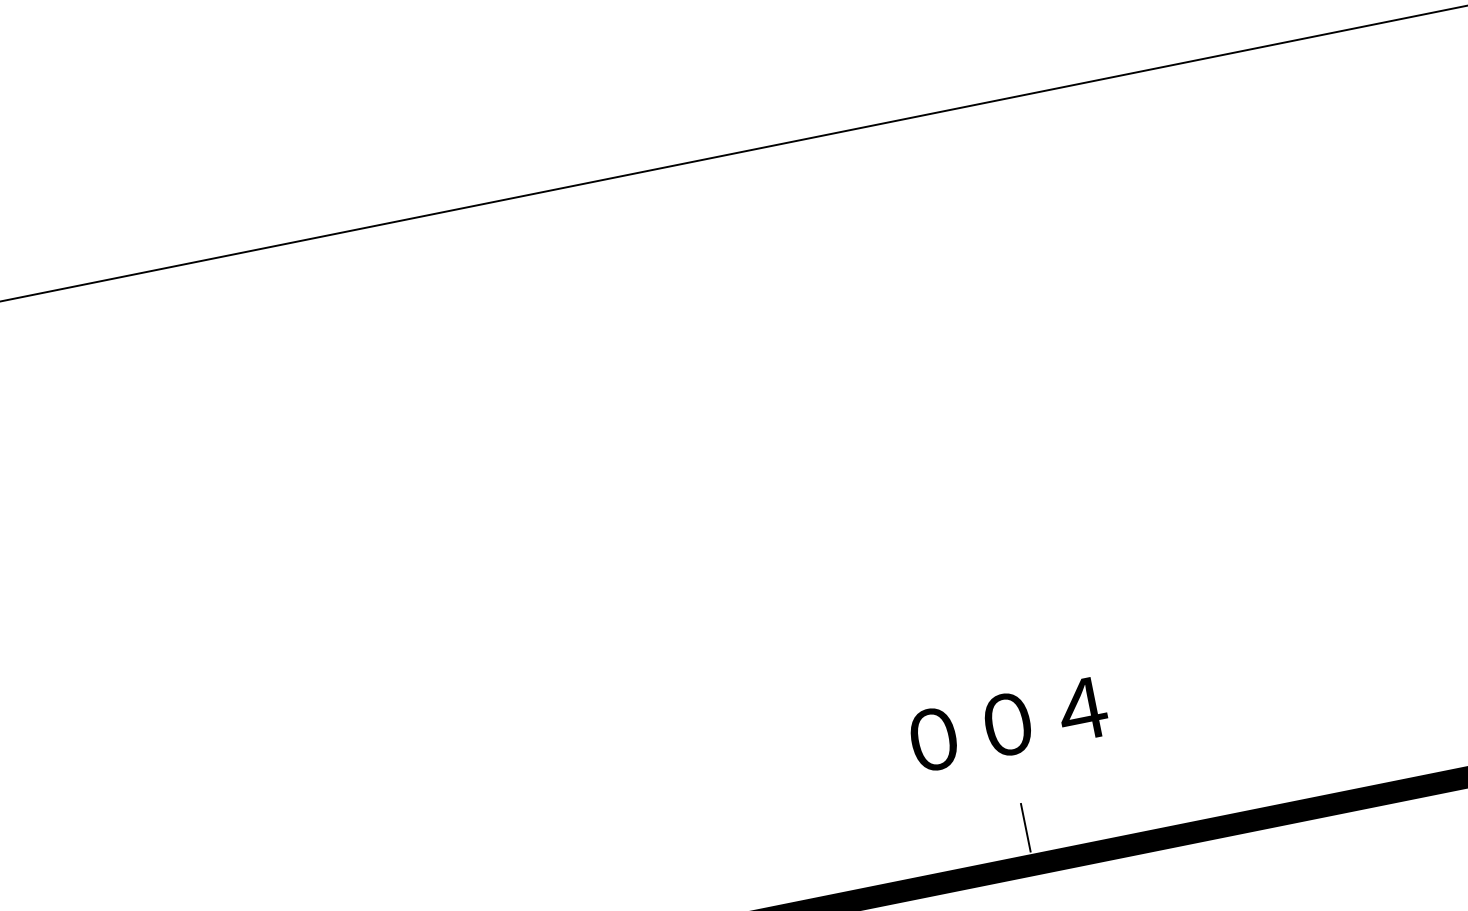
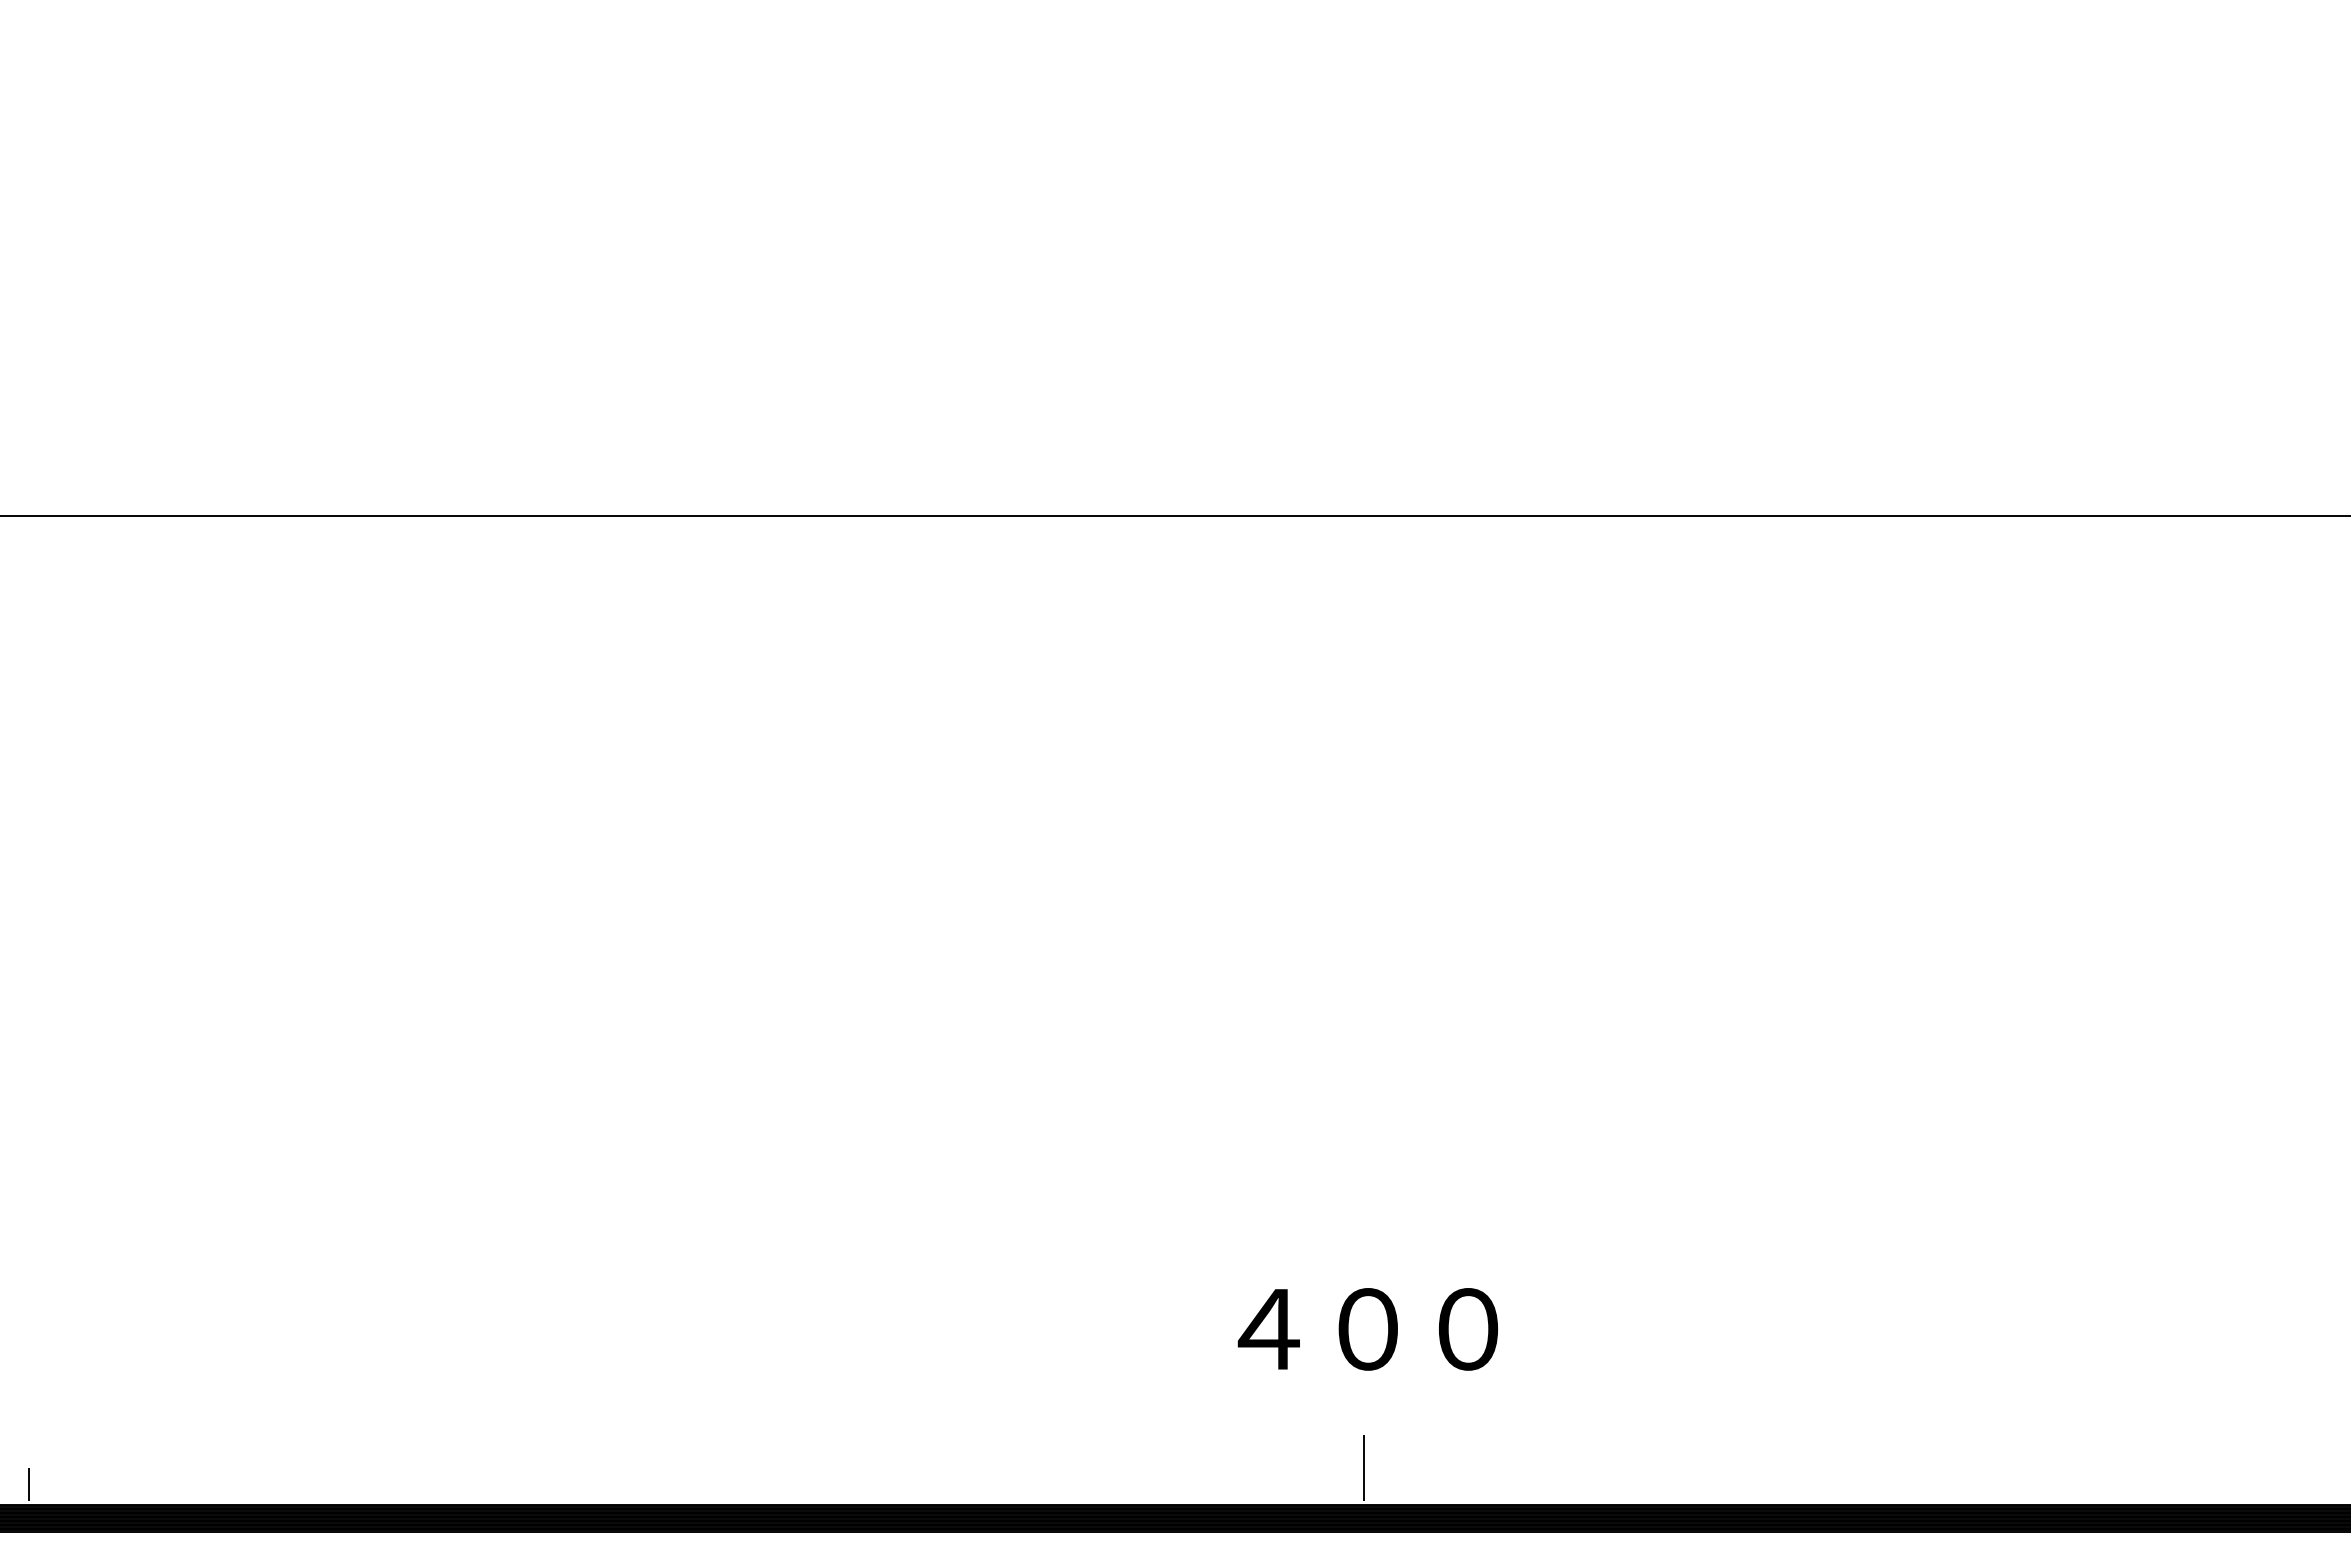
text: (1082, 709) -> (1469, 1329), ４ -> ０
text: (934, 739) -> (1268, 1329), ０ -> ４

